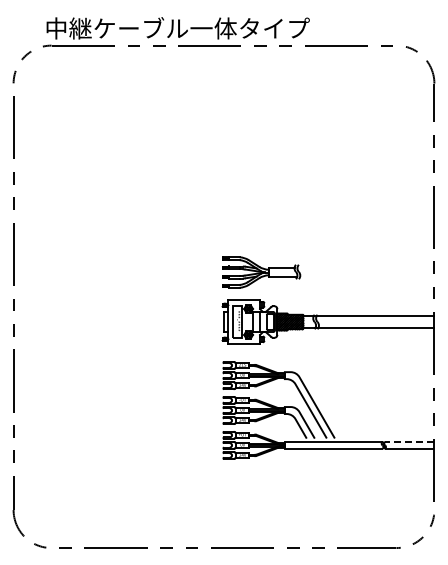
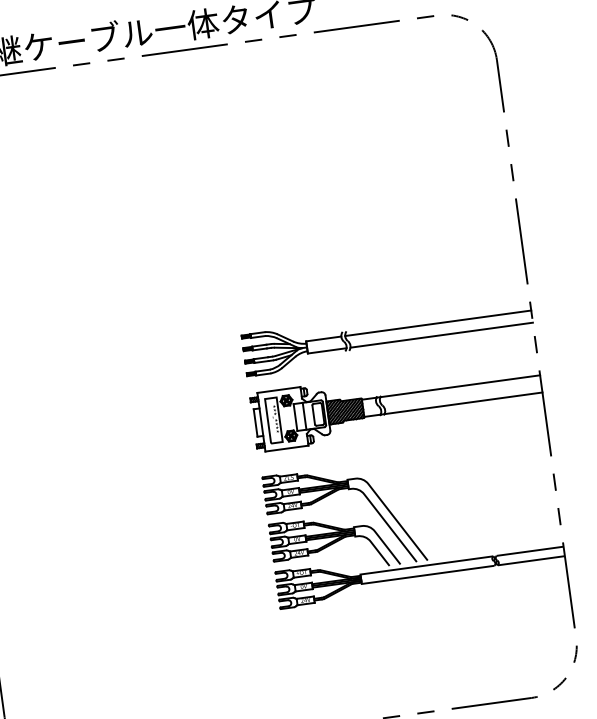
line: (365, 268) -> (437, 323), added
line: (367, 277) -> (442, 335), added
line: (409, 441) -> (529, 550), dashed -> solid

